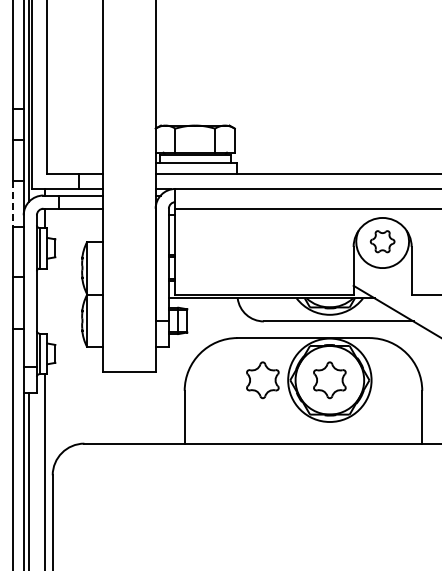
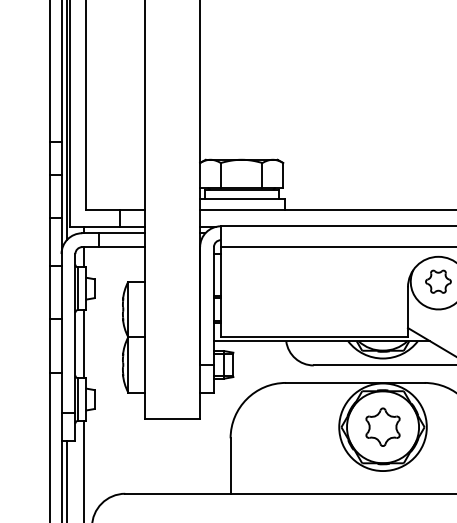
line: (13, 204) -> (50, 242), dashed -> solid
line: (44, 300) -> (83, 343), added
part: (262, 380) -> (312, 427), removed

